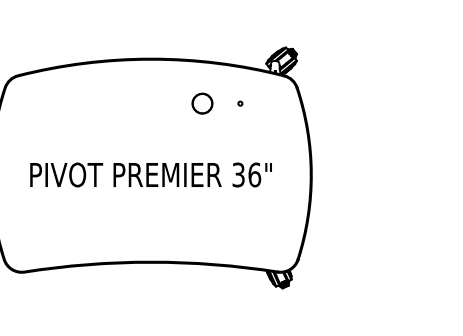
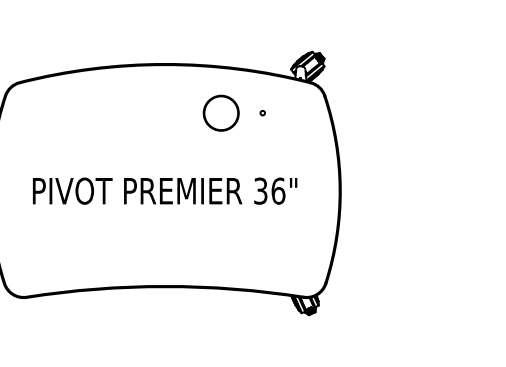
circle: (202, 103) -> (221, 112), size x1.6

